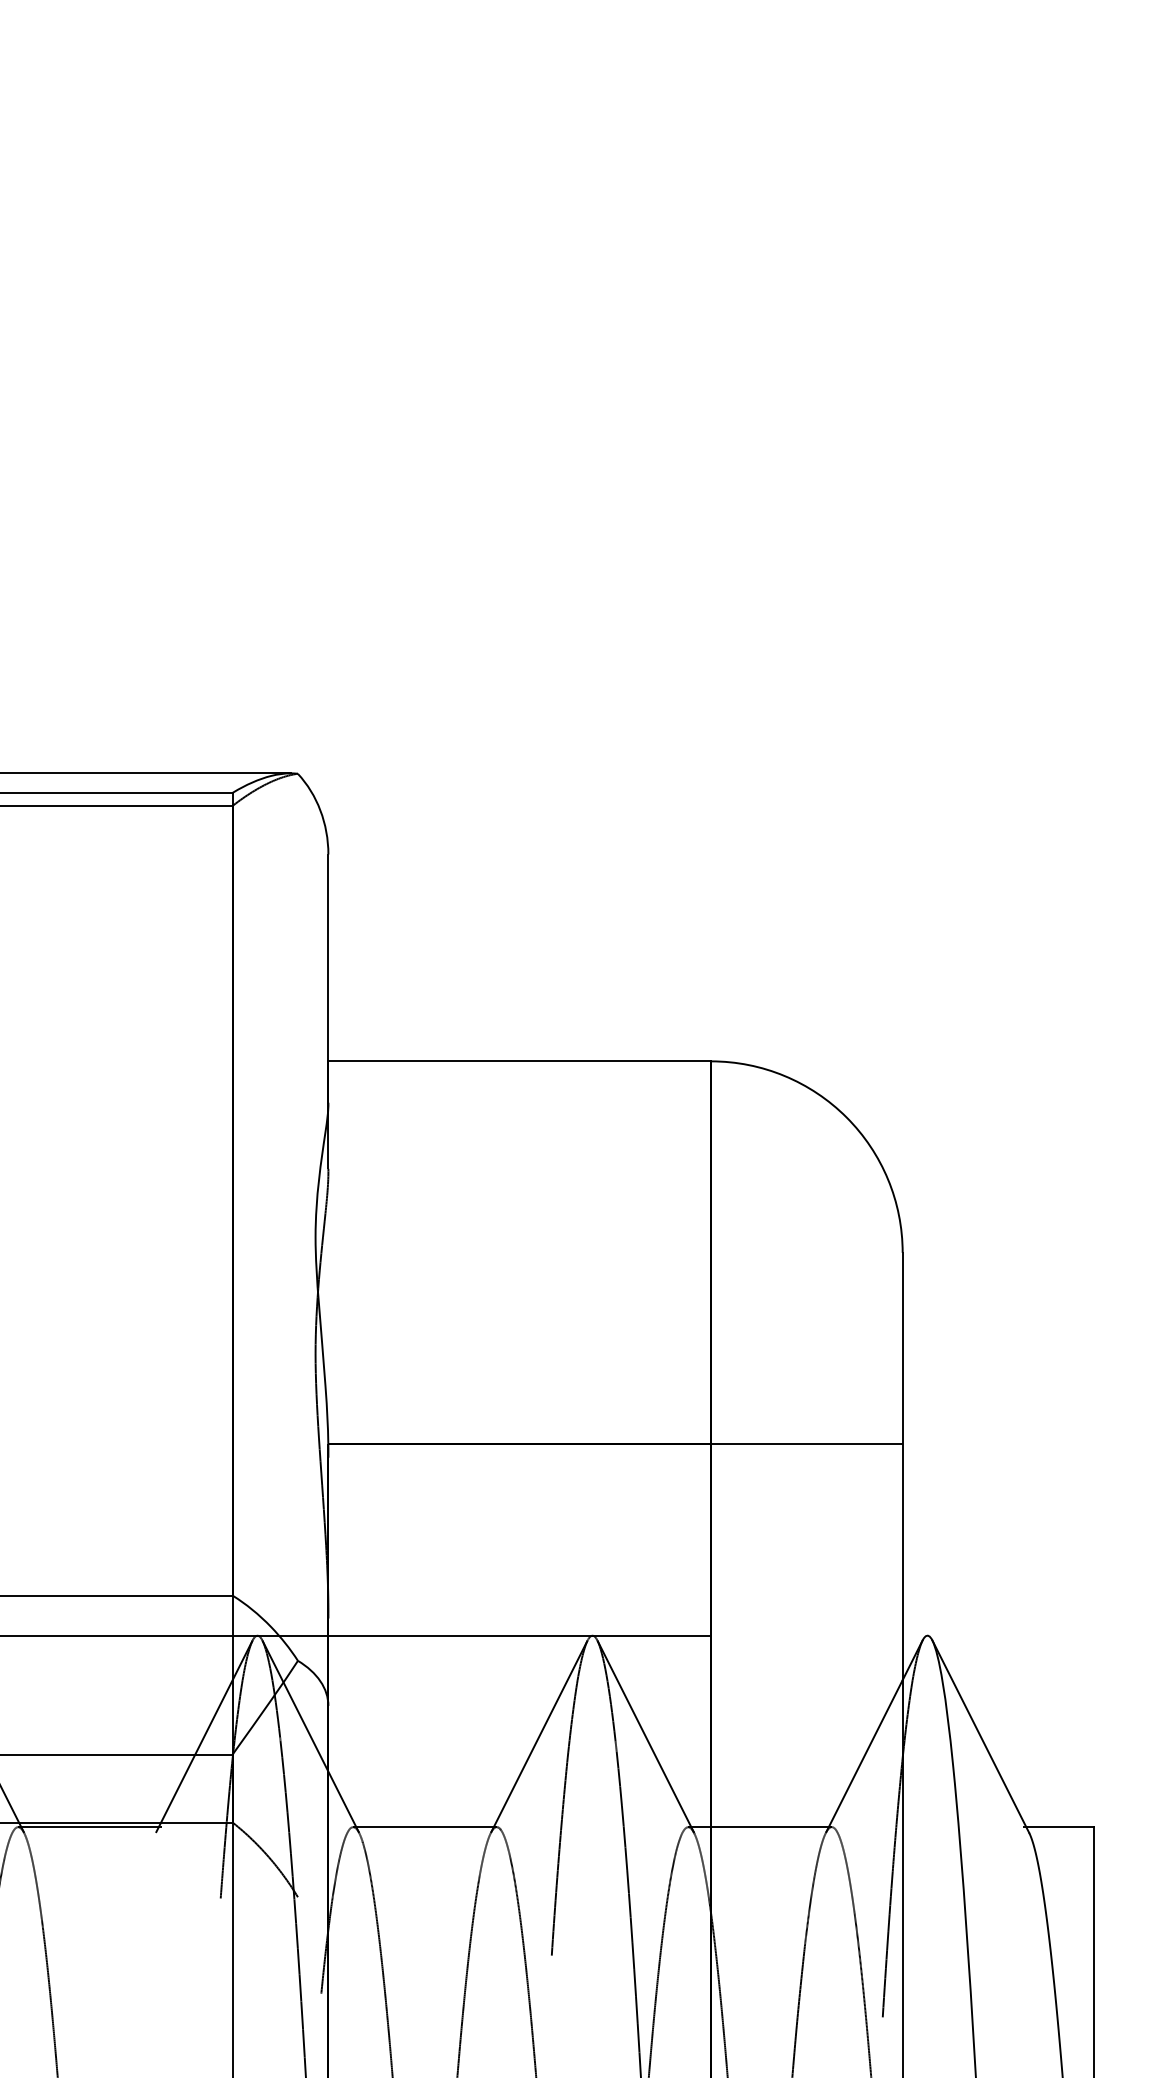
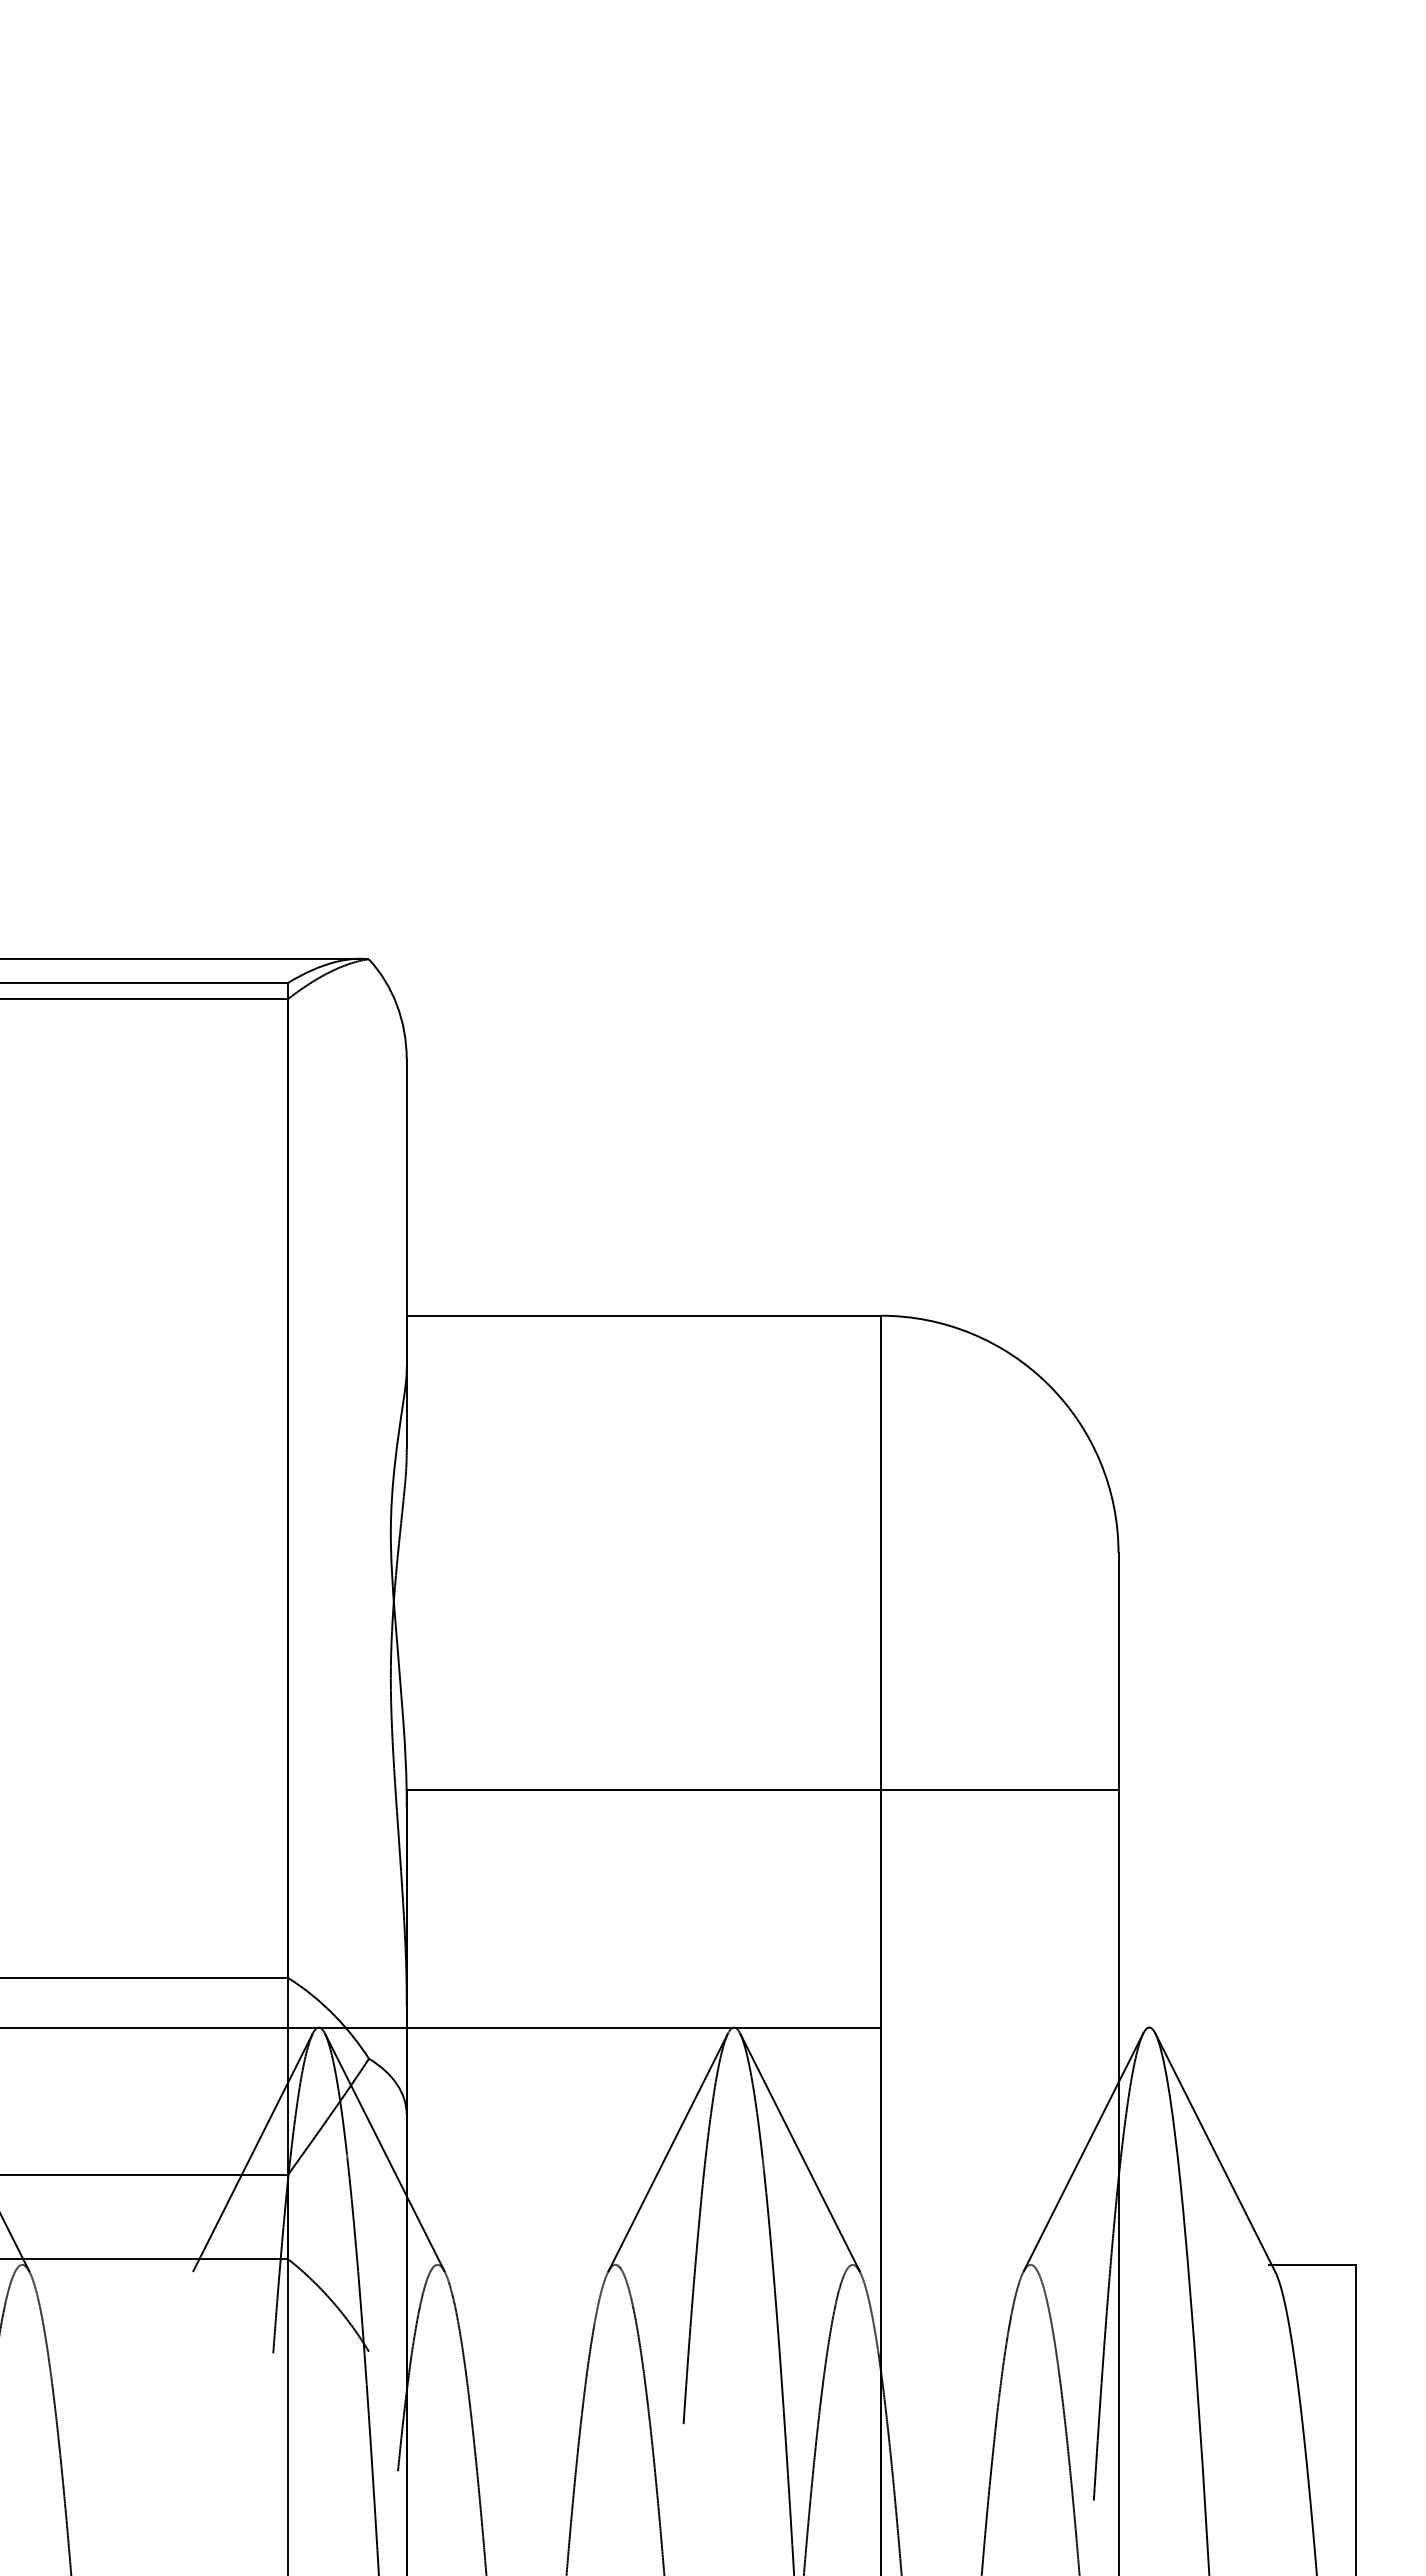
line: (90, 1826) -> (111, 2264), removed
line: (425, 1826) -> (526, 2264), removed
line: (759, 1826) -> (941, 2264), removed

